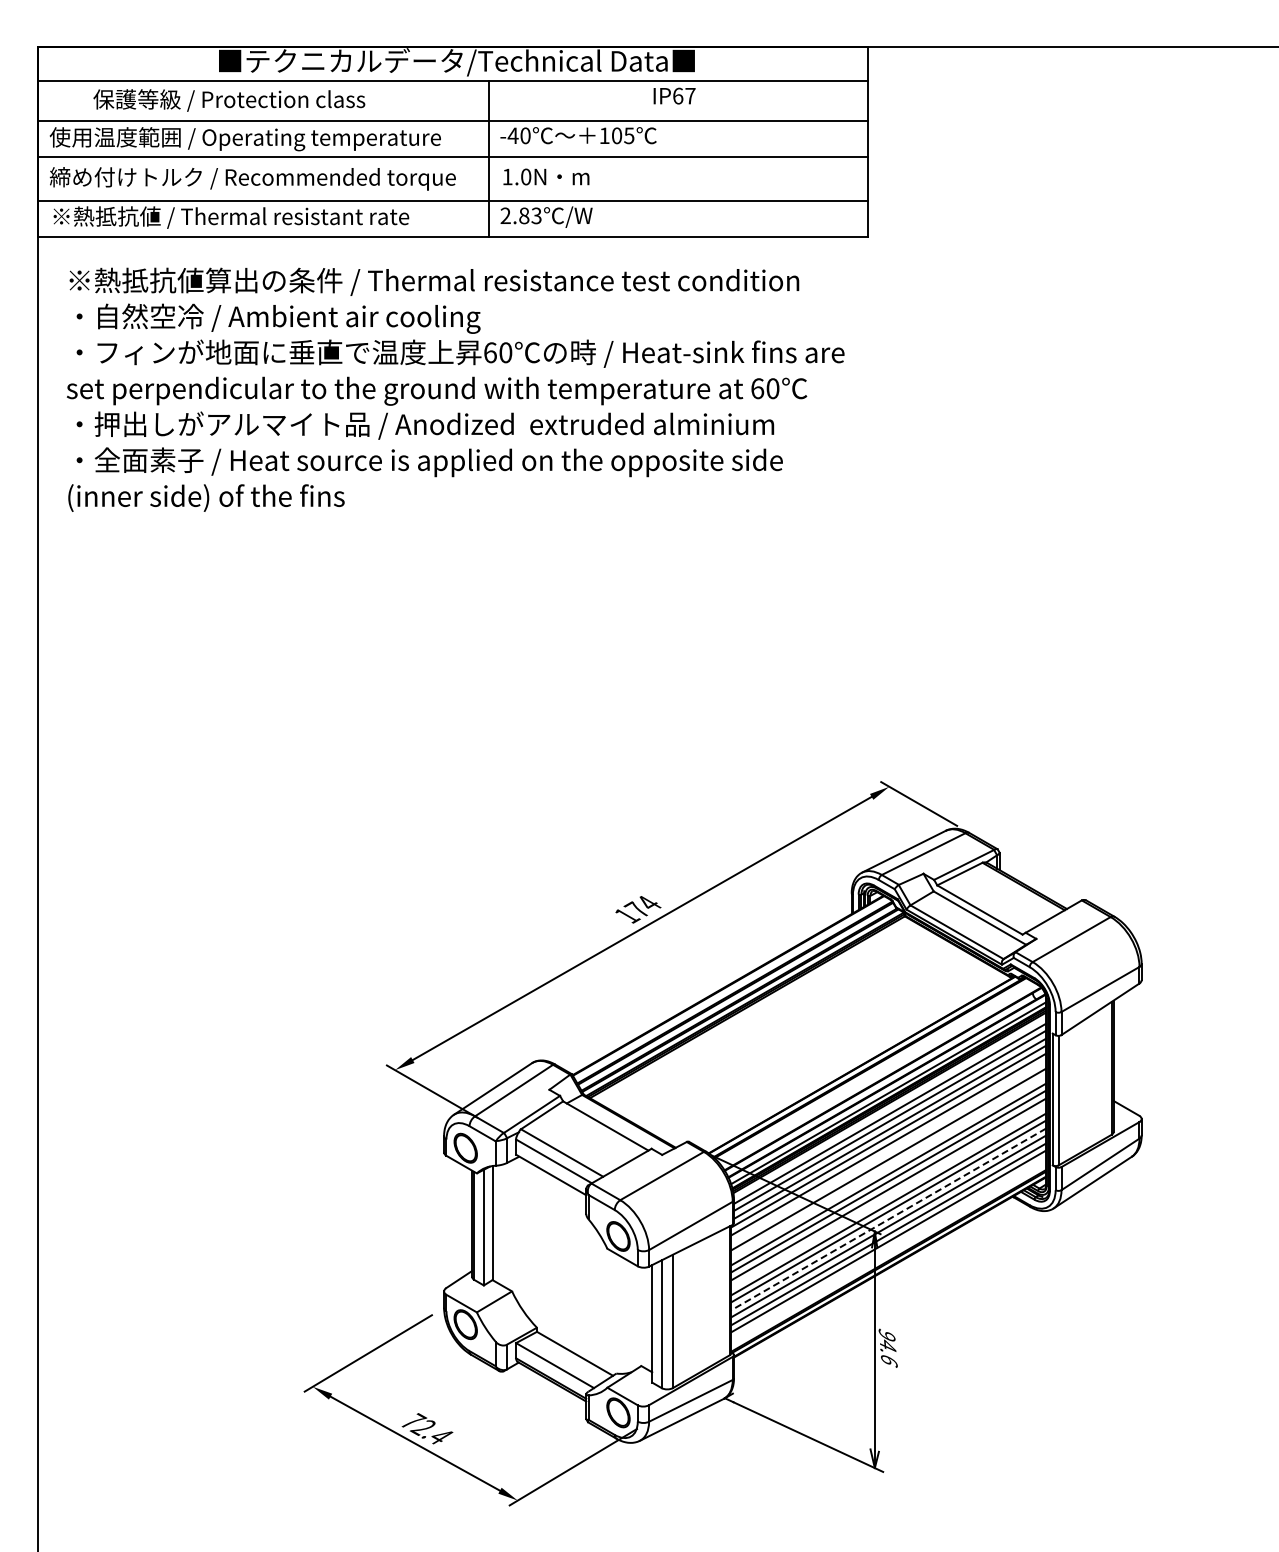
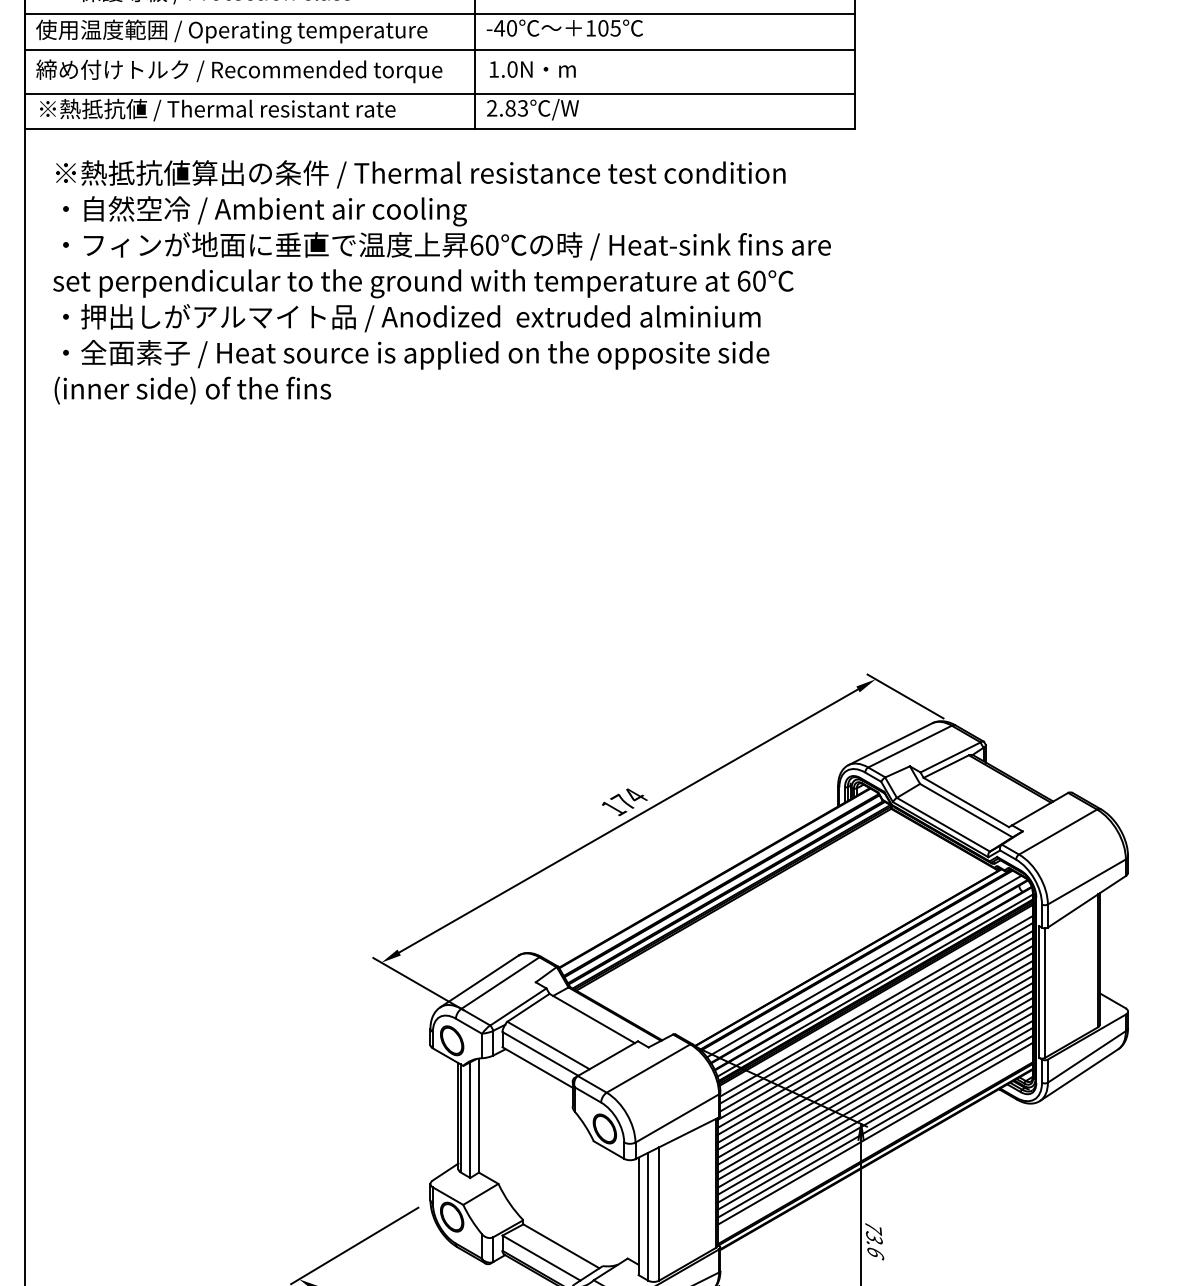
line: (877, 1073) -> (863, 966), added
line: (888, 1151) -> (874, 1044), added
line: (888, 1166) -> (874, 1059), added
line: (888, 1196) -> (874, 1089), added
line: (888, 1219) -> (874, 1112), dashed -> solid
text: (887, 1339) -> (873, 1232), 94.6 -> 73.6

